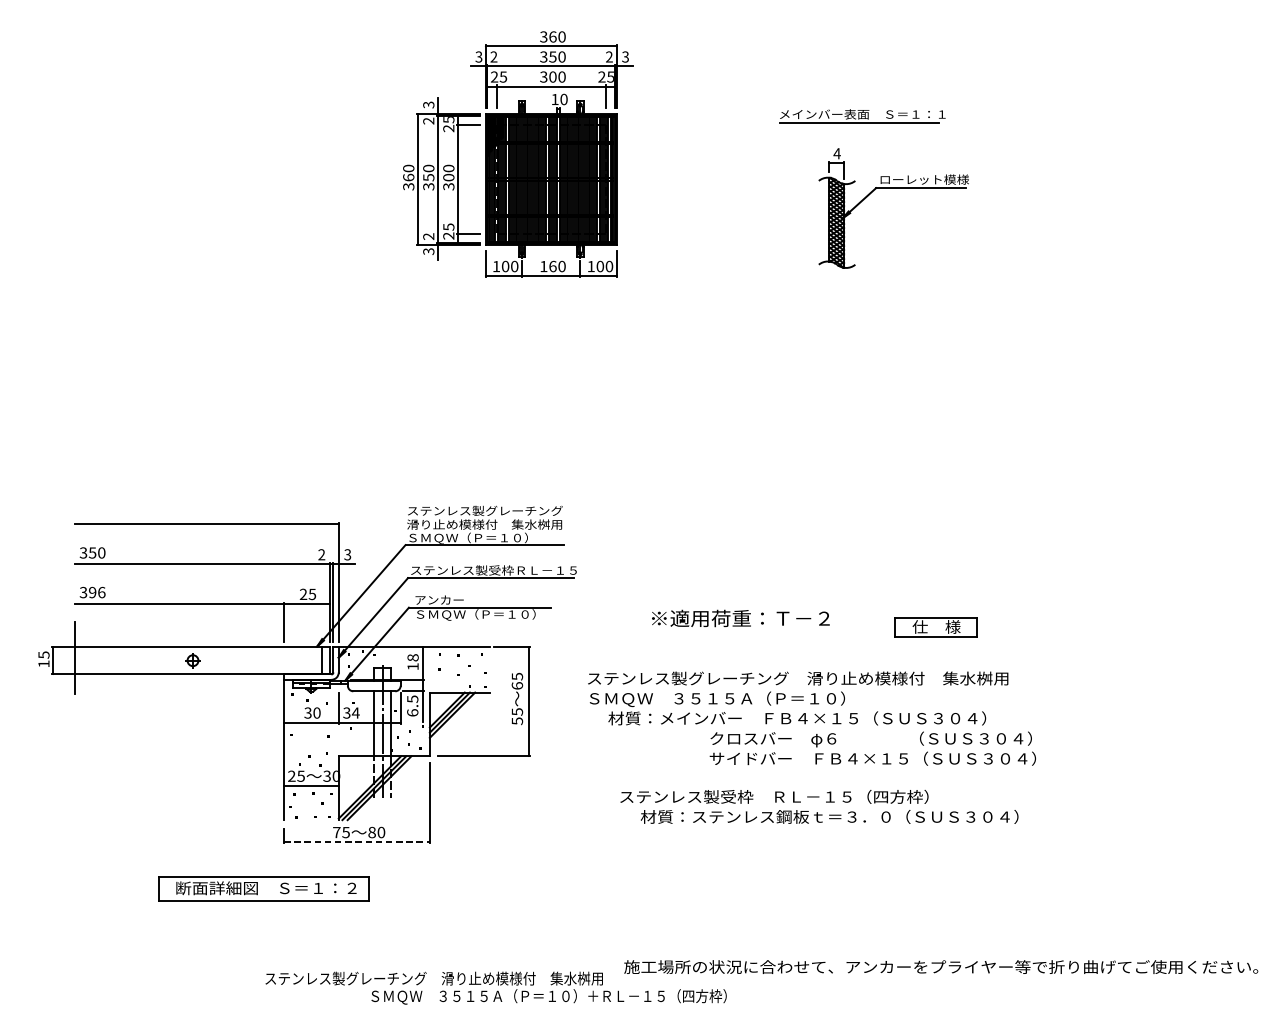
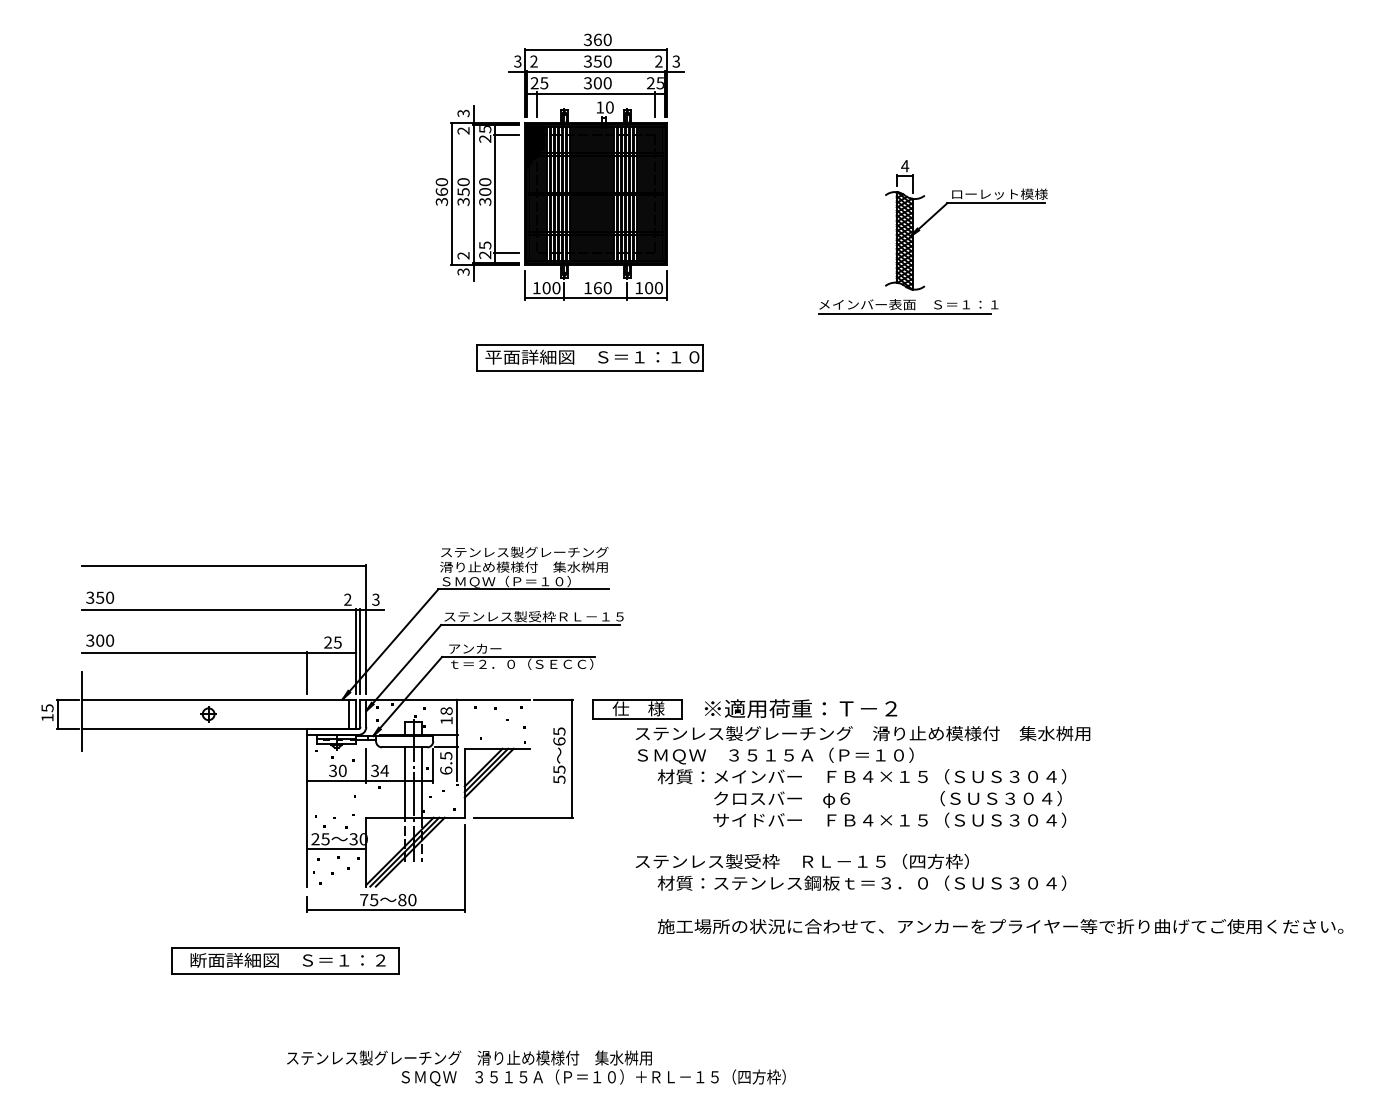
part: (862, 116) -> (908, 306), moved
part: (545, 330) -> (589, 357), added
text: (97, 592) -> (105, 640), 396 -> 300
text: (482, 614) -> (521, 664), ＳＭＱＷ（Ｐ＝１０） -> ｔ＝２．０（ＳＥＣＣ）
text: (741, 618) -> (801, 708), moved
part: (935, 627) -> (637, 709), moved
text: (872, 748) -> (889, 809), moved
text: (819, 807) -> (850, 872), moved
line: (356, 842) -> (385, 910), dashed -> solid
text: (941, 967) -> (1000, 926), moved

